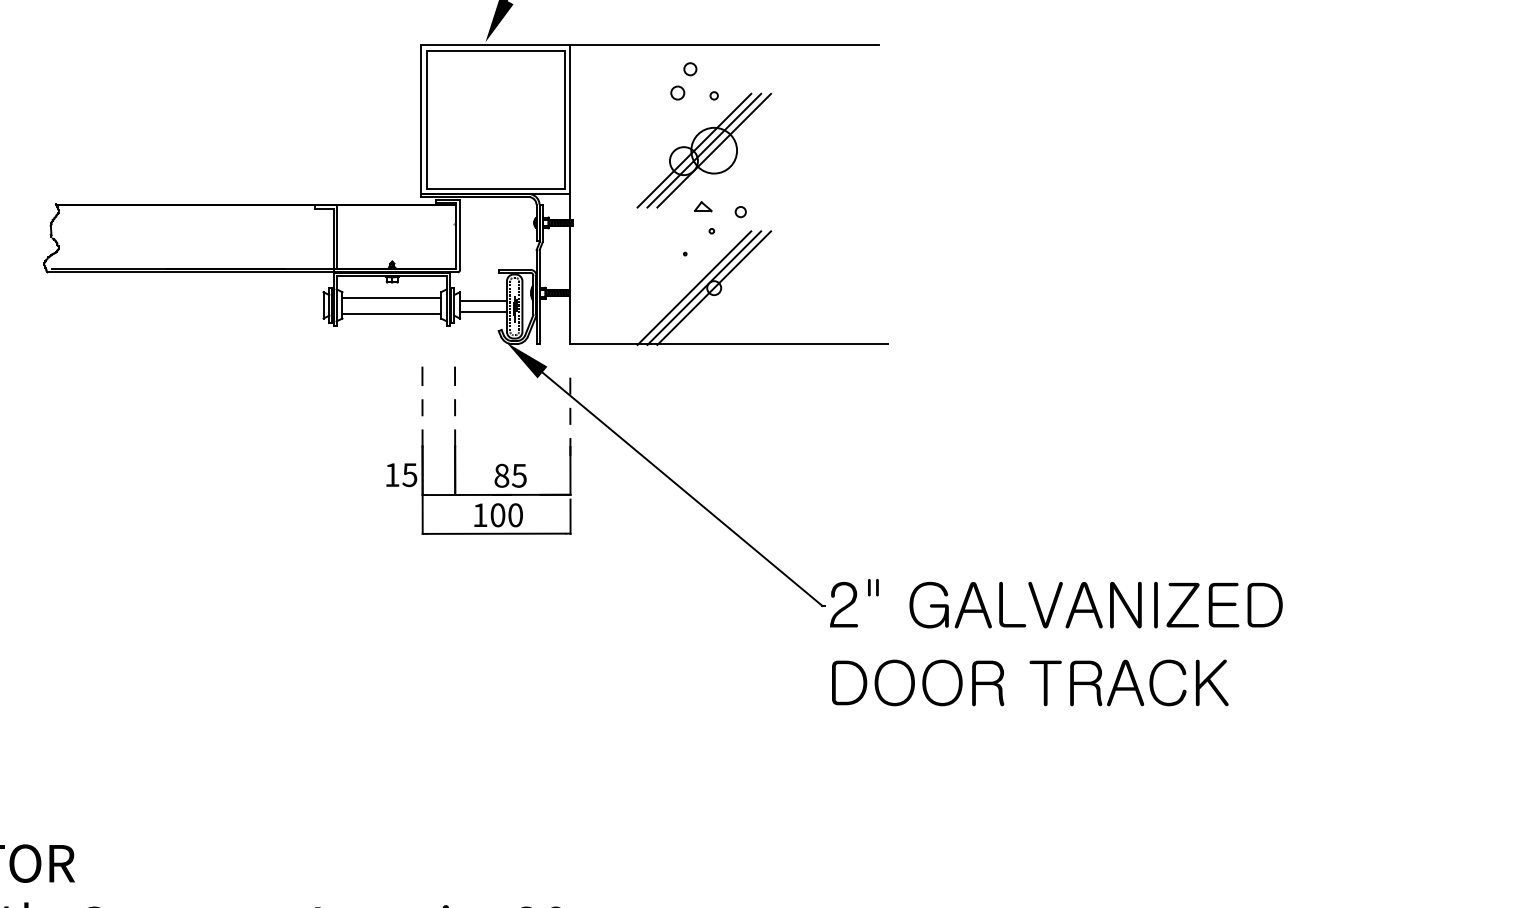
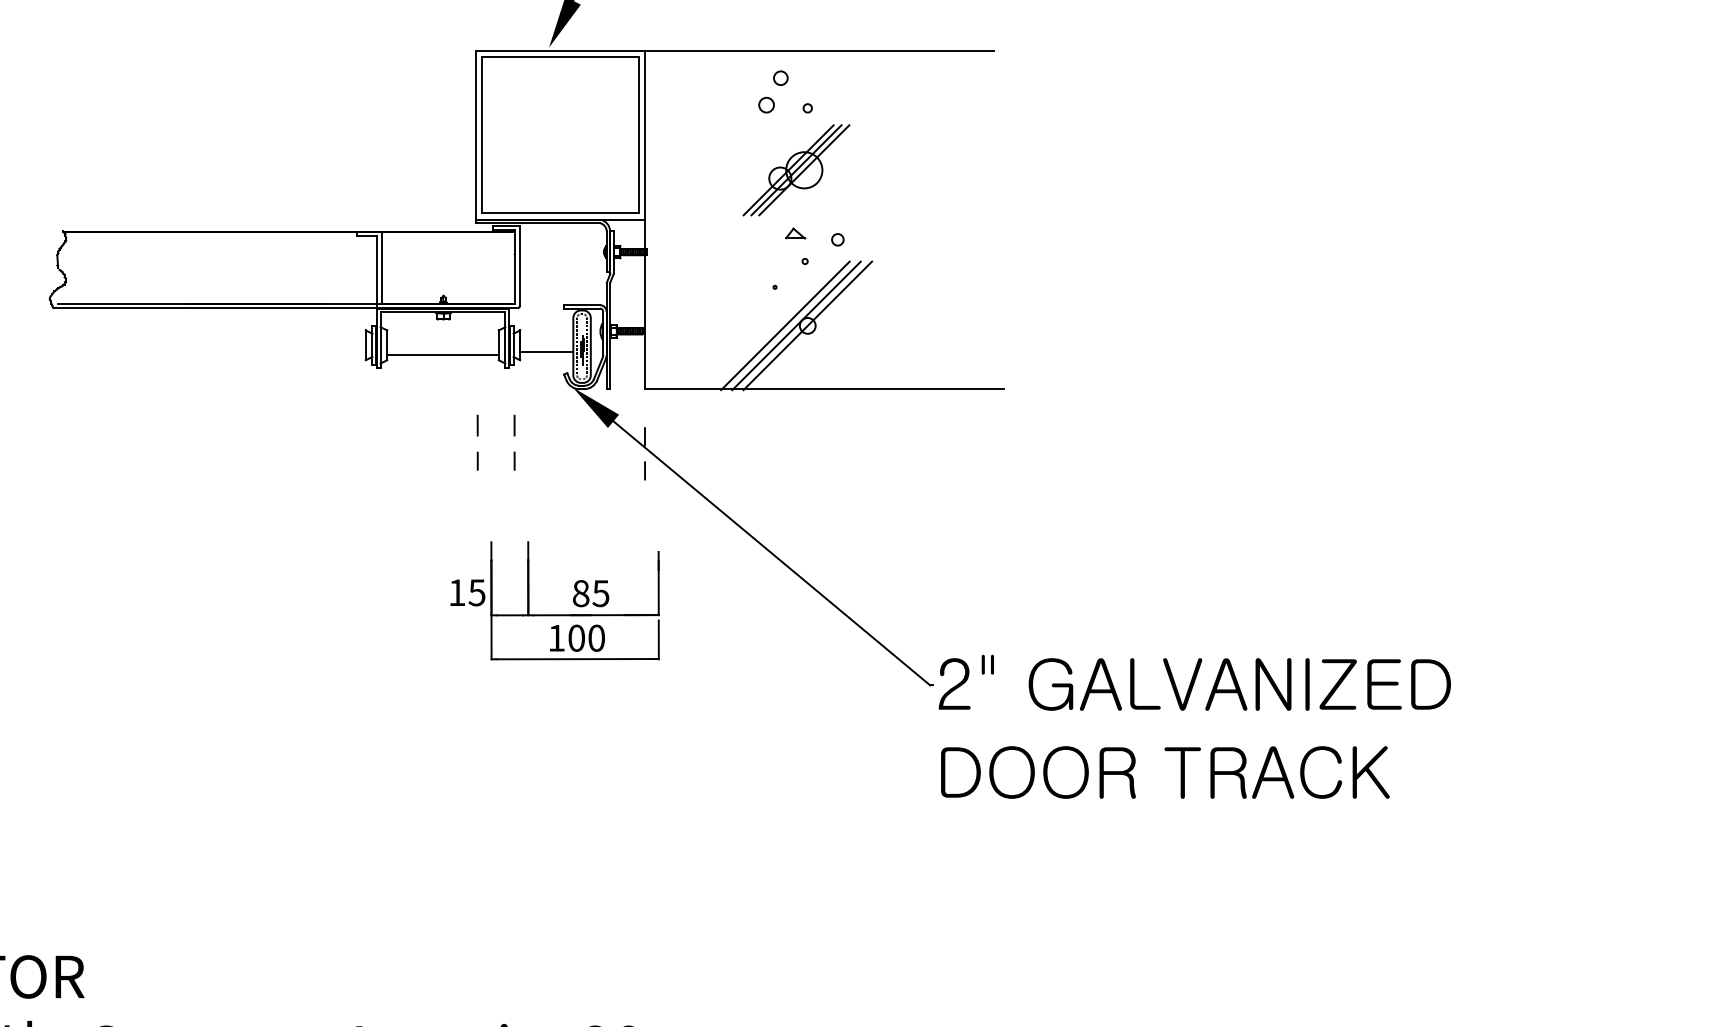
part: (703, 150) -> (795, 170), size x0.7
line: (391, 297) -> (442, 336), removed
line: (482, 300) -> (545, 339), removed
part: (478, 494) -> (554, 614), moved

